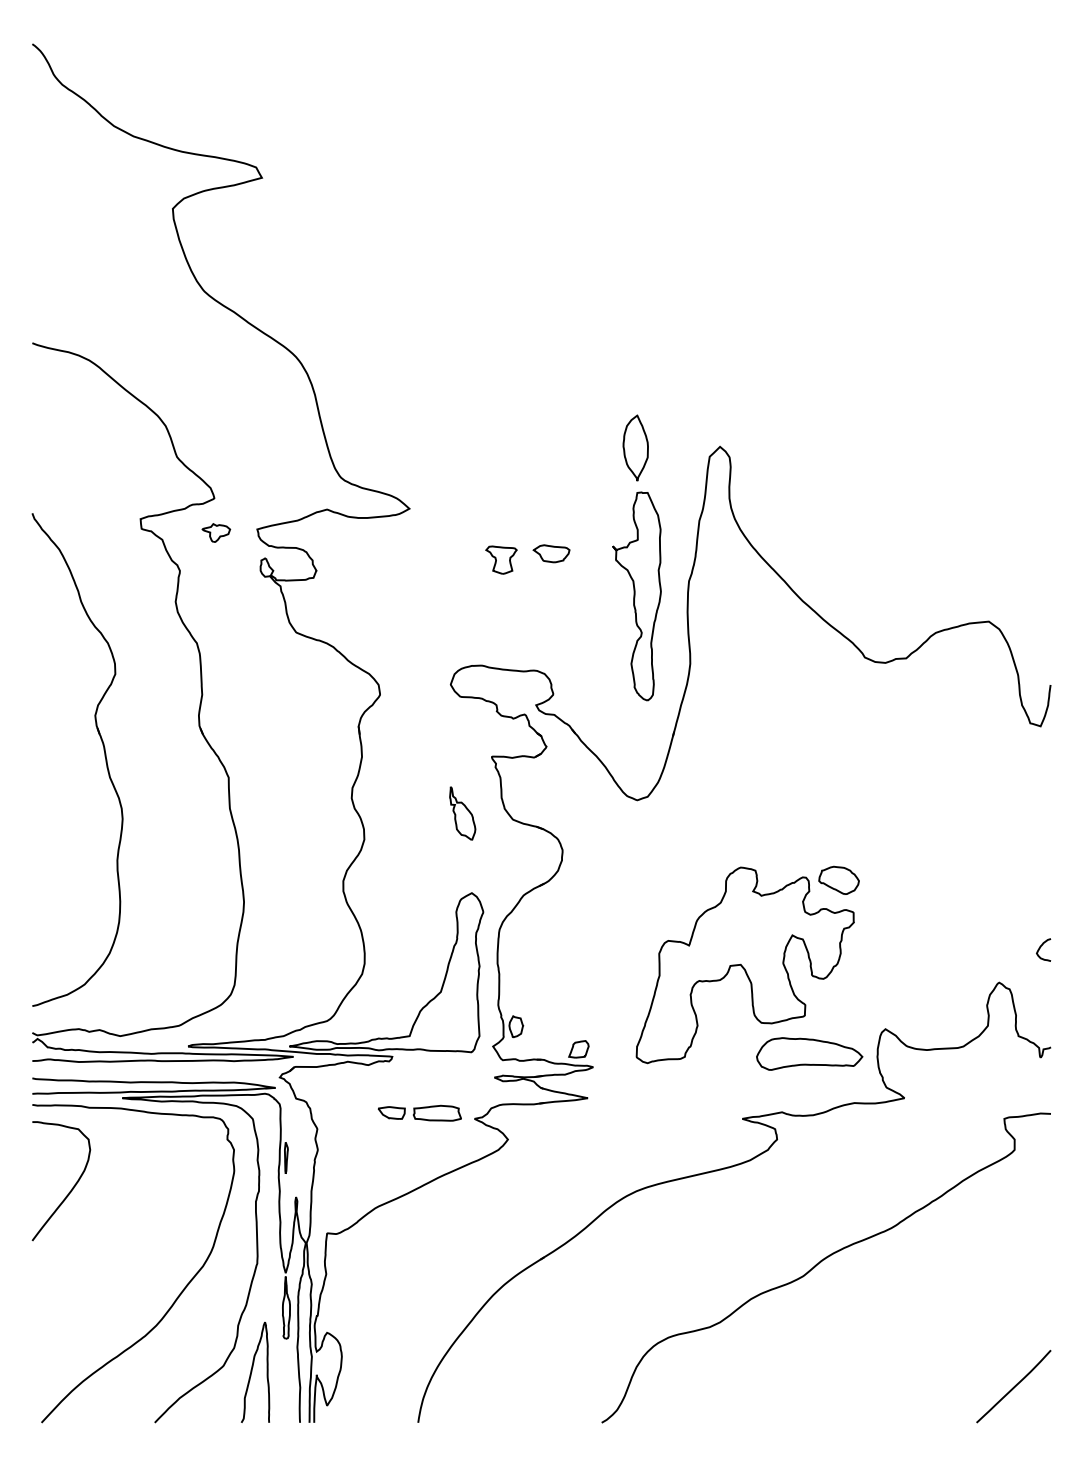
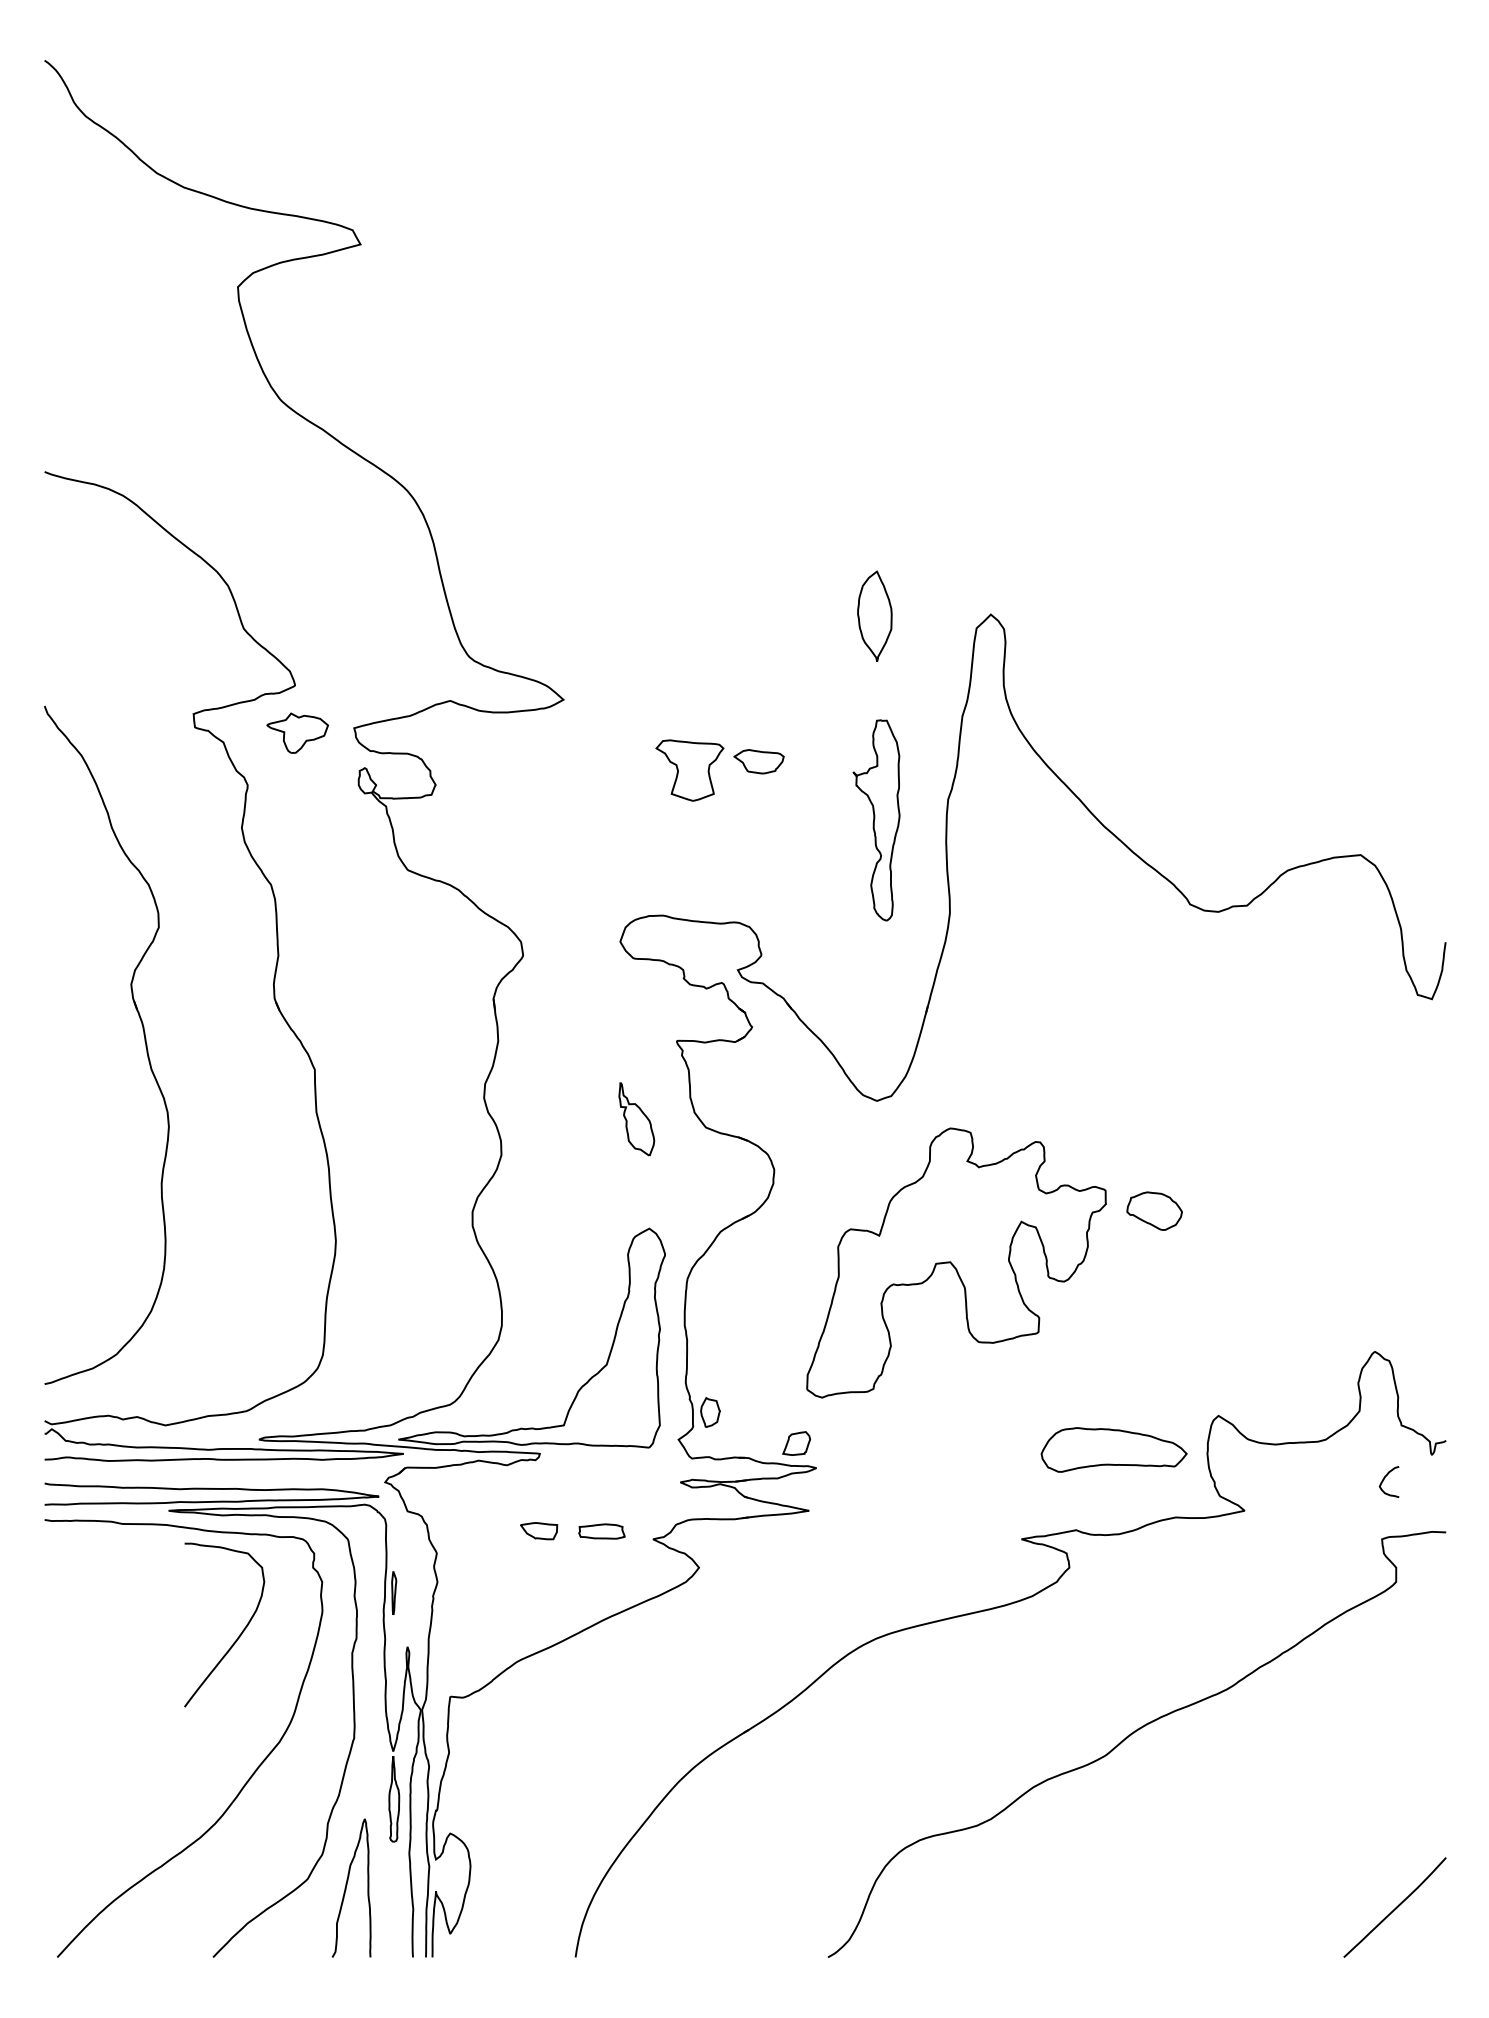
part: (216, 532) -> (297, 732), size x1.6
part: (501, 560) -> (690, 770), size x1.6
part: (636, 596) -> (876, 820), size x0.7
curve: (1041, 947) -> (1385, 1478), moved
part: (745, 964) -> (956, 1262), moved
part: (437, 1113) -> (601, 1531), size x0.7
curve: (72, 1188) -> (239, 1634), moved

